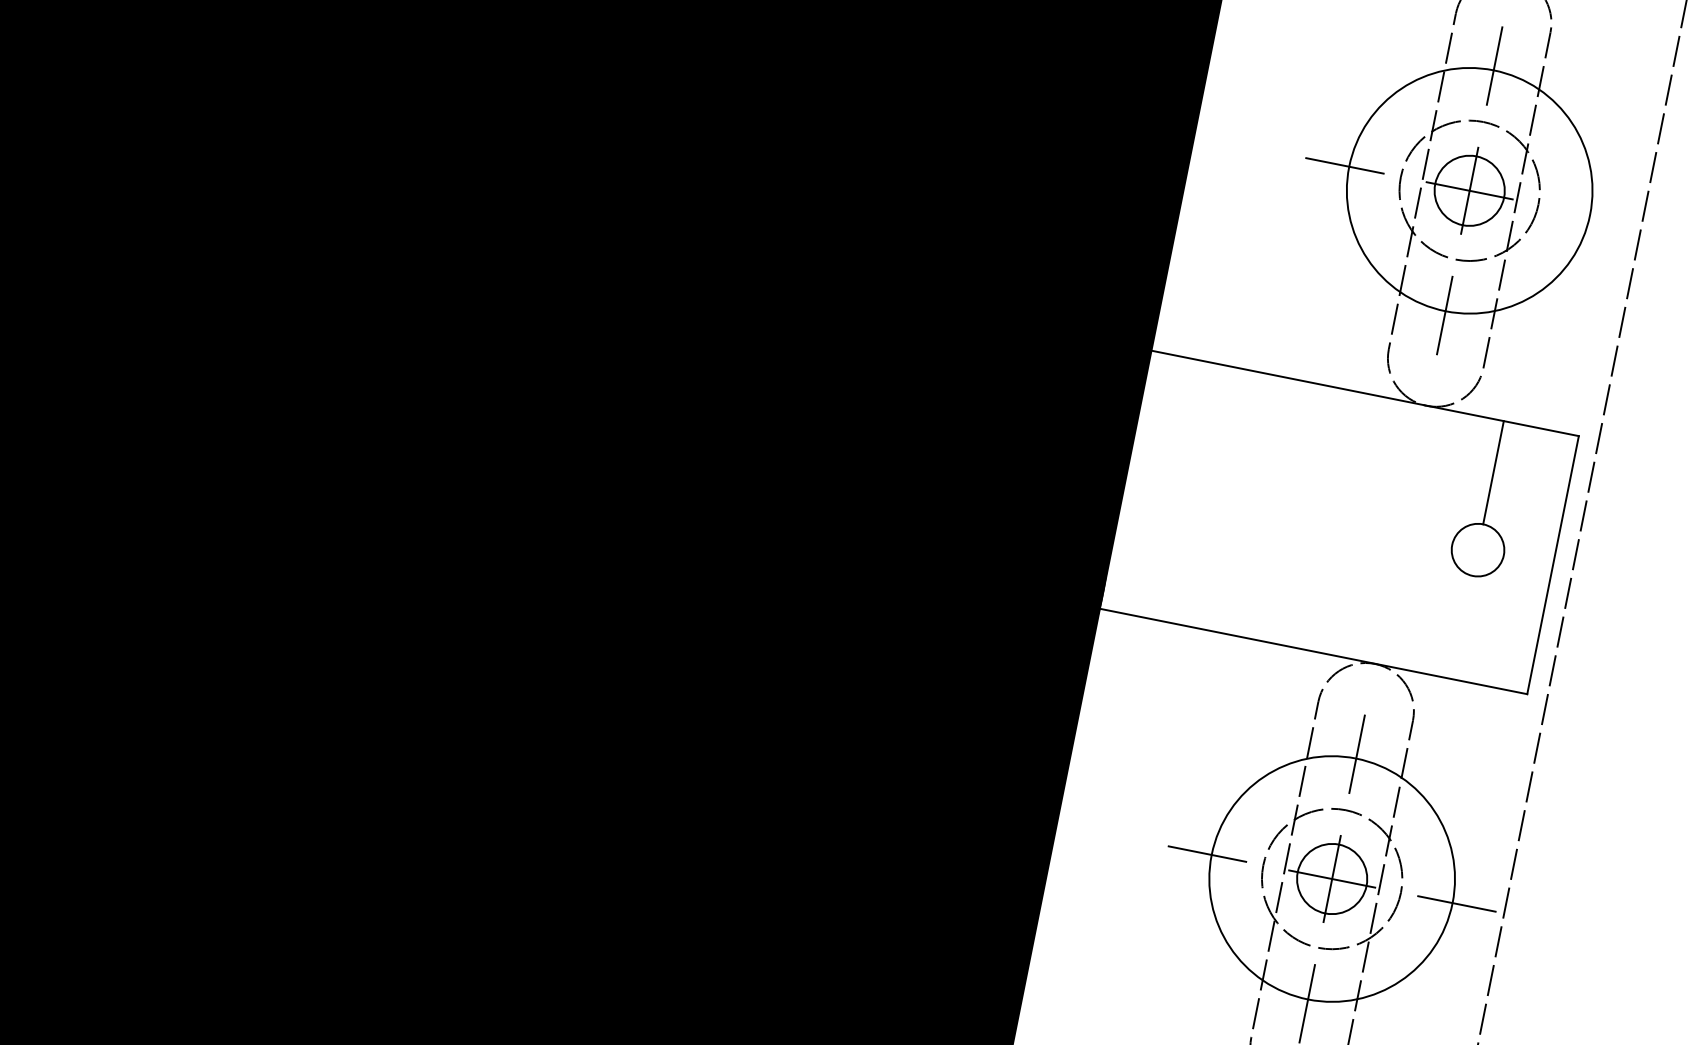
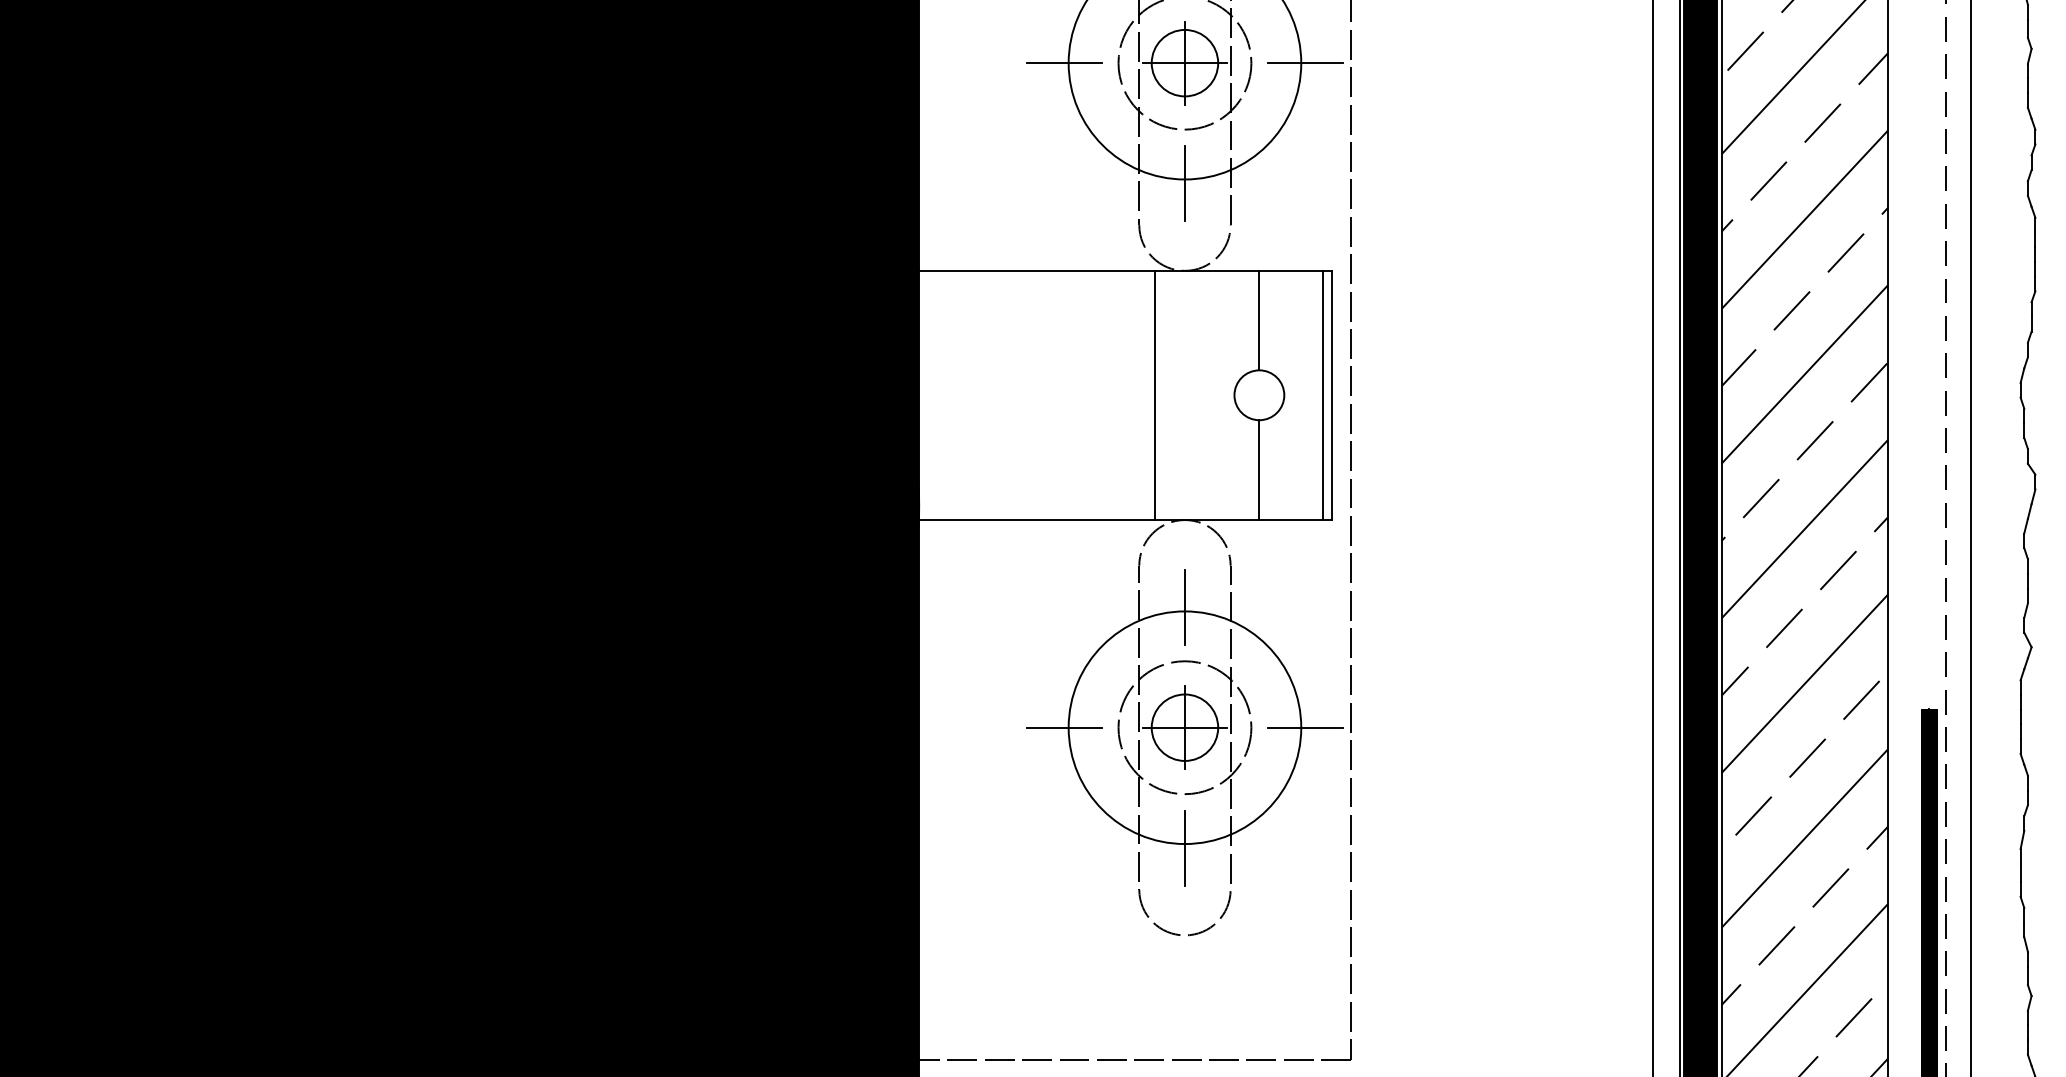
line: (1594, 216) -> (1305, 63), added
line: (1370, 527) -> (1155, 394), added
line: (1543, 562) -> (1322, 394), added
line: (1462, 627) -> (1259, 469), added

